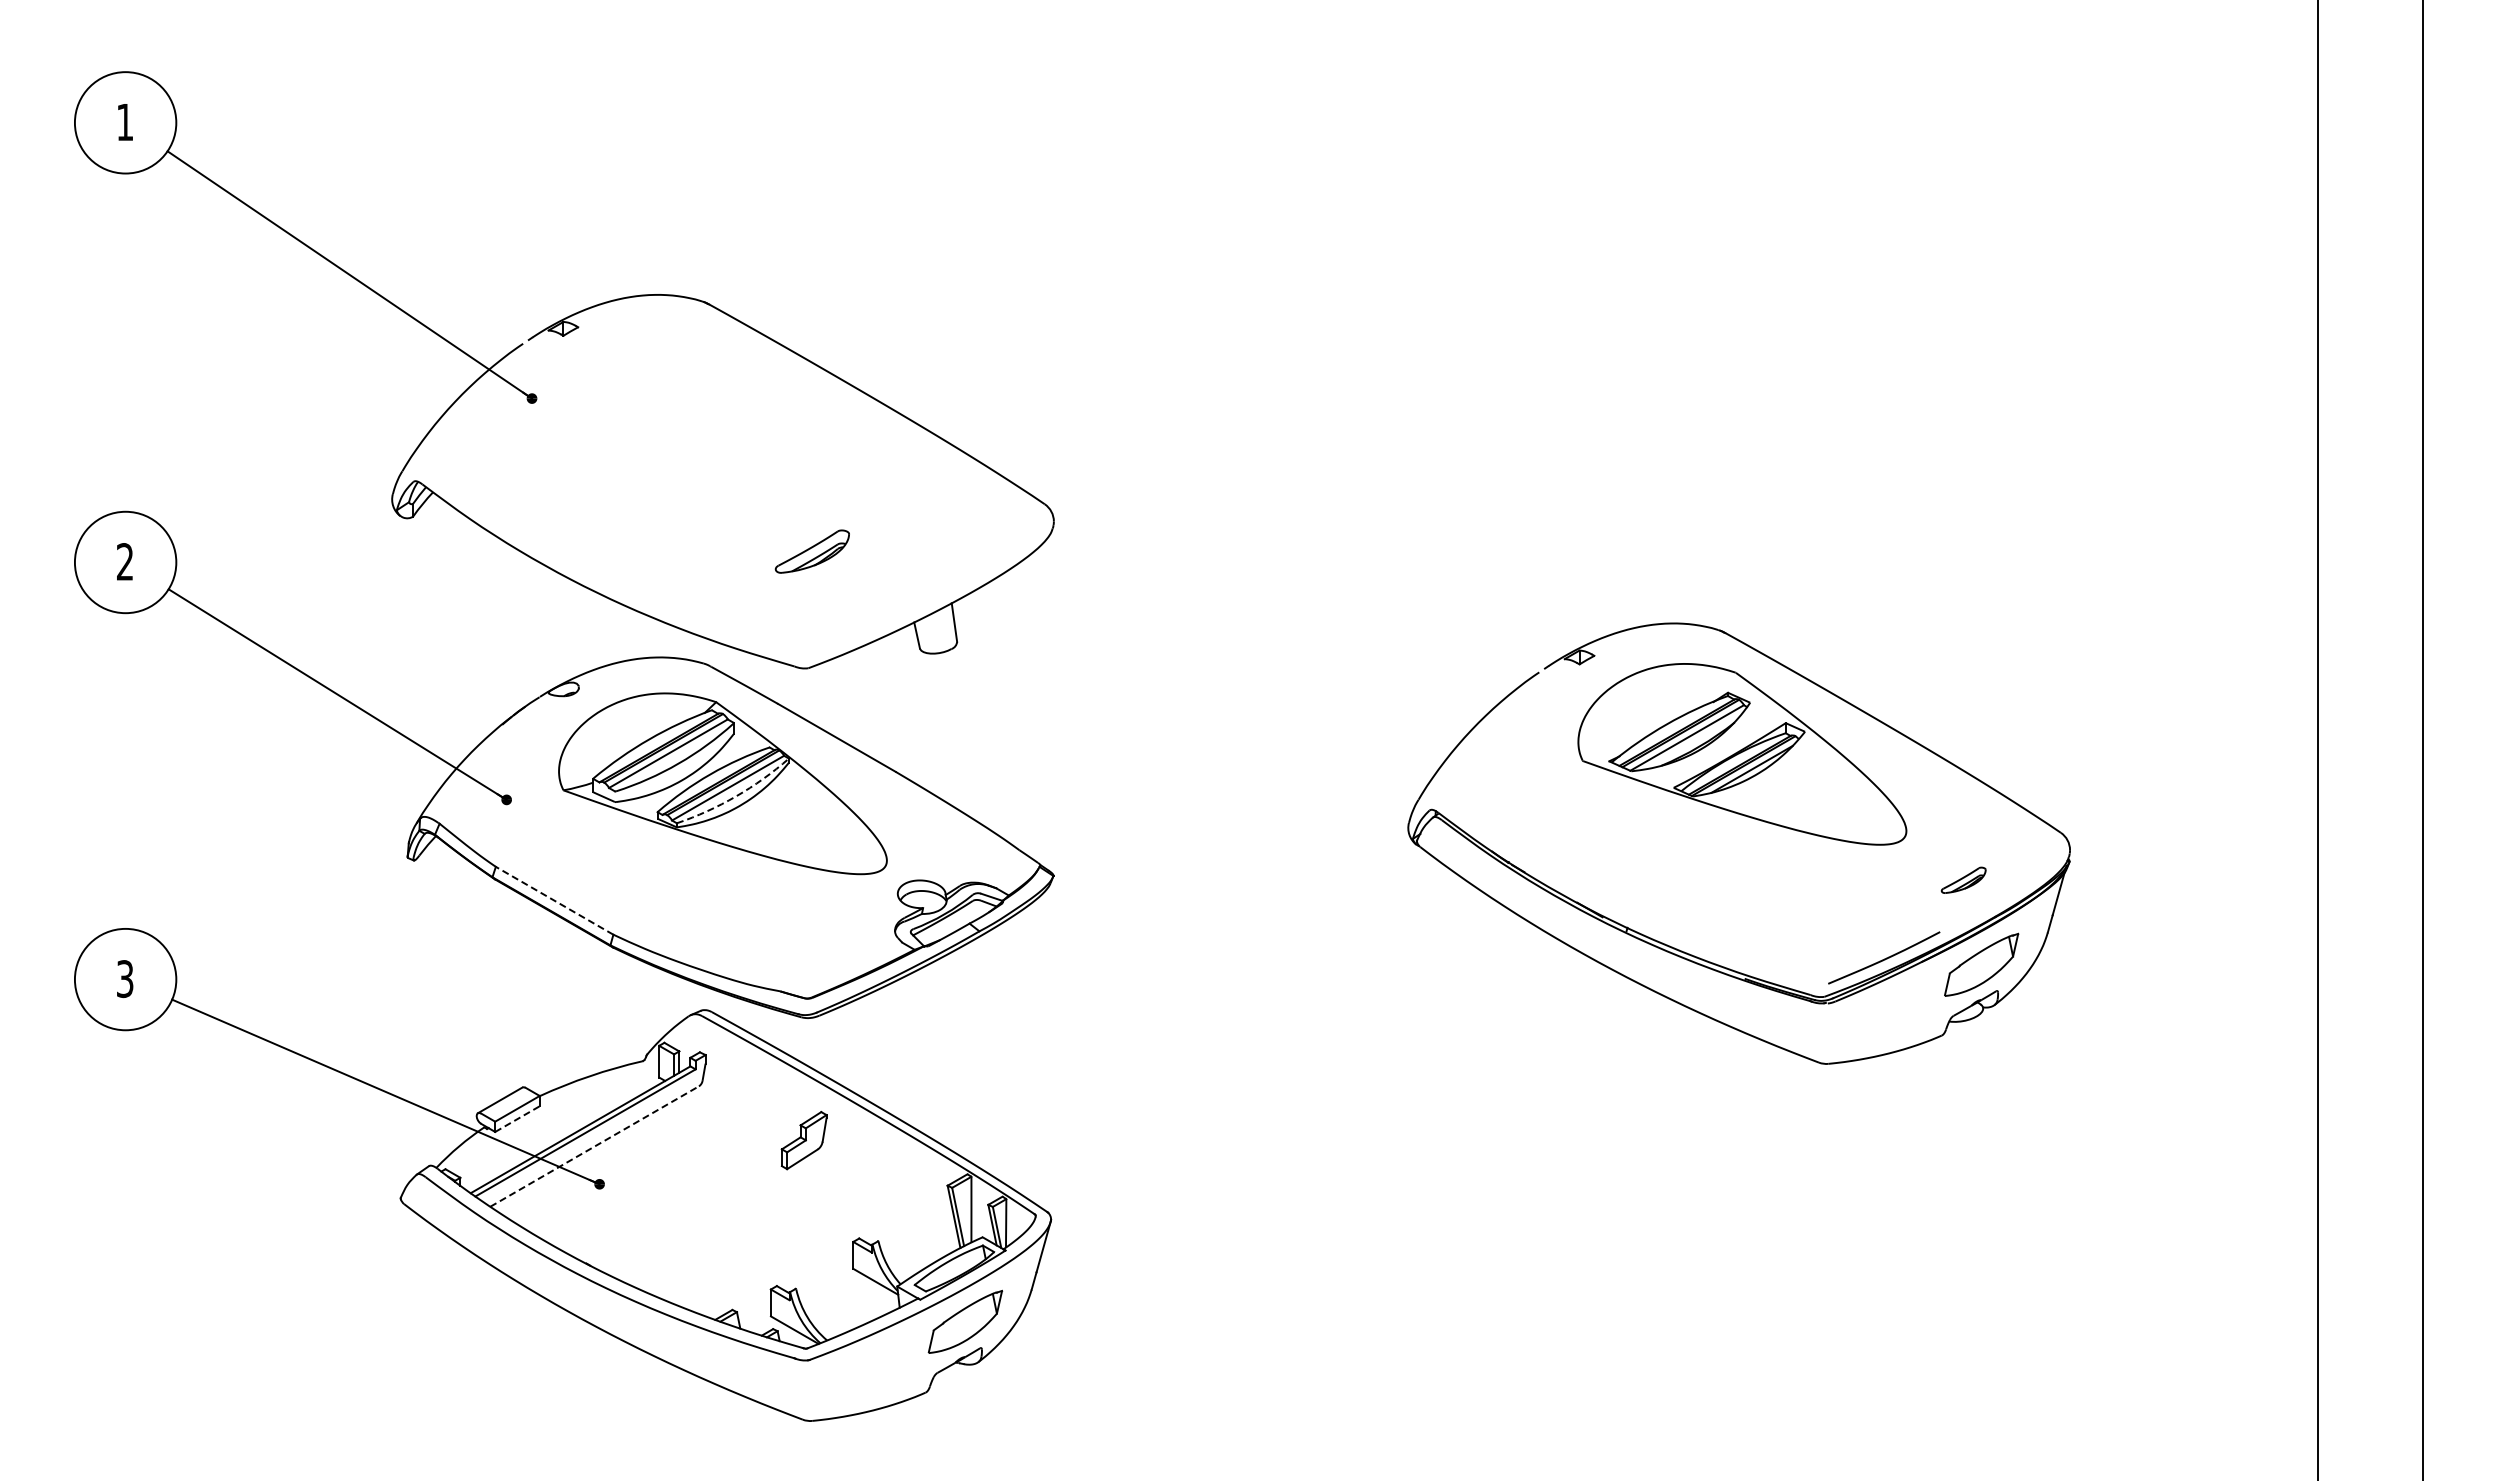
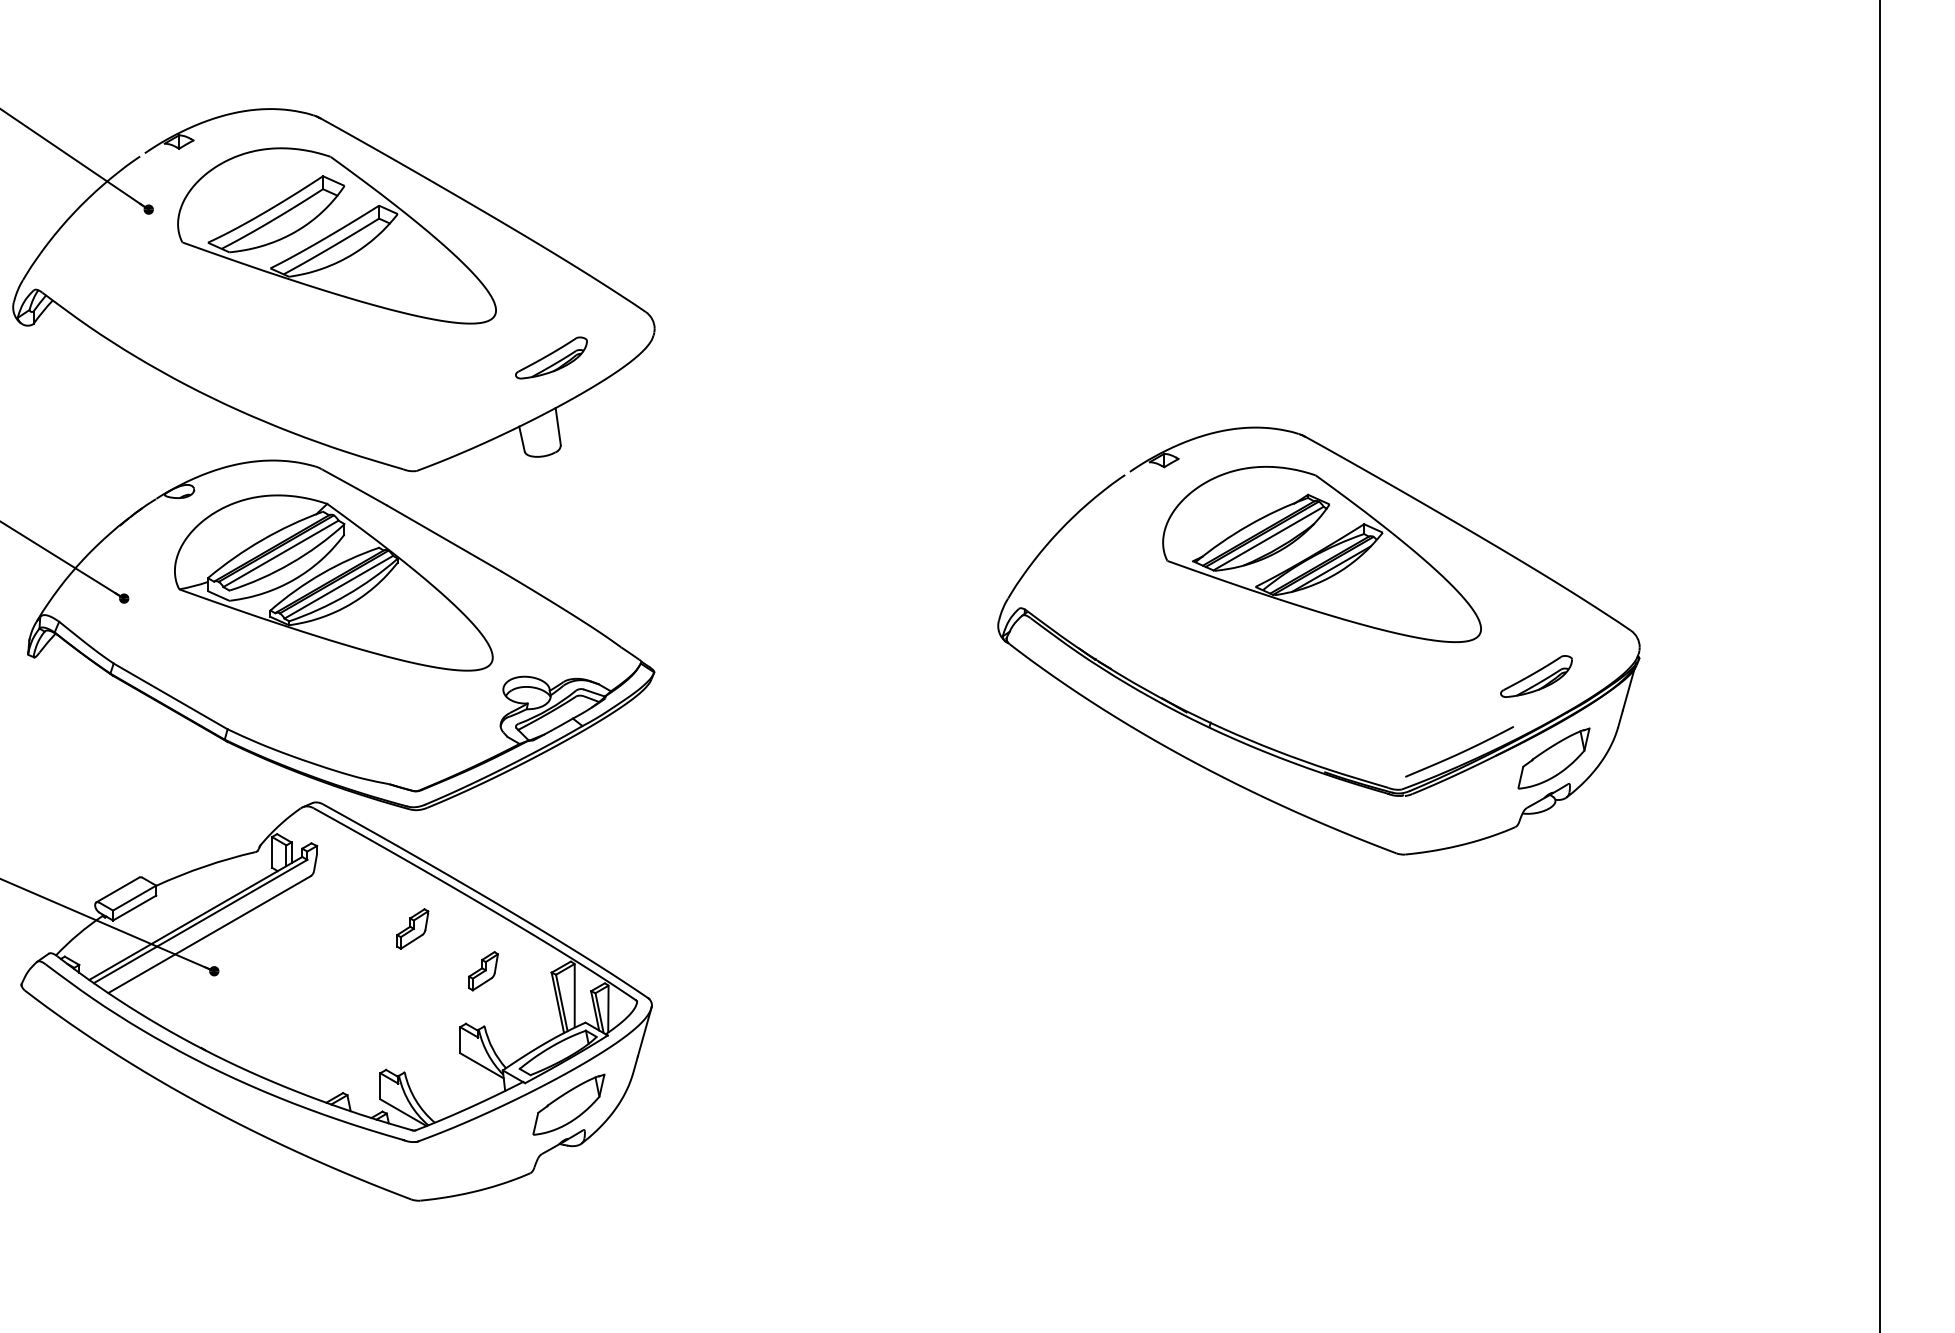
part: (726, 425) -> (337, 235), added
part: (811, 551) -> (550, 357), moved
arc: (736, 796) -> (346, 595), dashed -> solid
part: (1963, 880) -> (1536, 676), size x1.67
line: (554, 900) -> (170, 696), dashed -> solid
line: (517, 1119) -> (134, 908), dashed -> solid
part: (804, 1140) -> (412, 928), size x0.71
line: (595, 1146) -> (210, 934), dashed -> solid
part: (877, 1184) -> (483, 971), added

